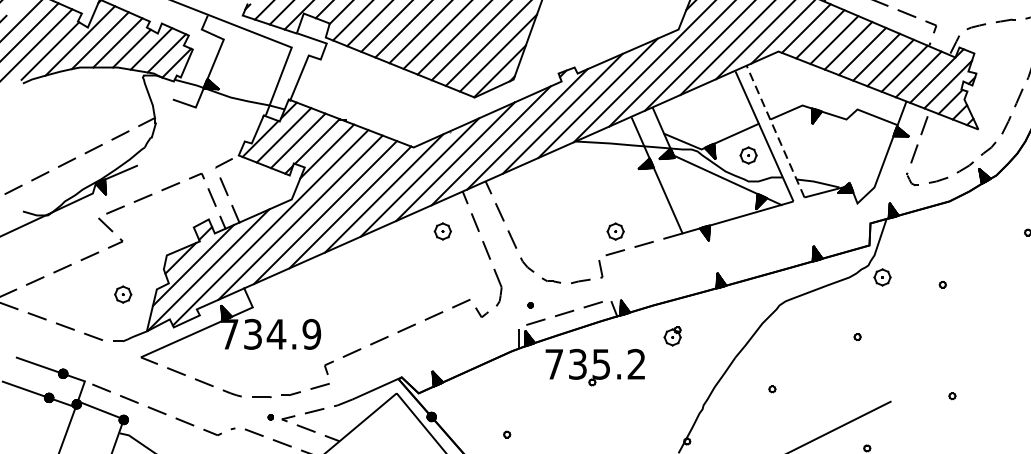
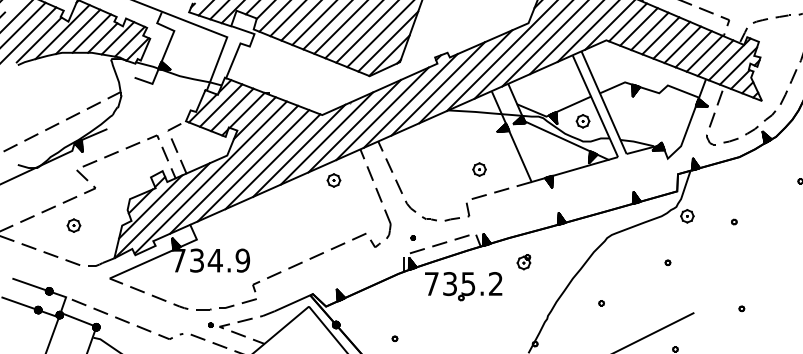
line: (774, 131) -> (603, 102), dashed -> solid
part: (442, 231) -> (333, 180), moved
part: (615, 231) -> (479, 169), moved
part: (122, 294) -> (73, 225), moved

